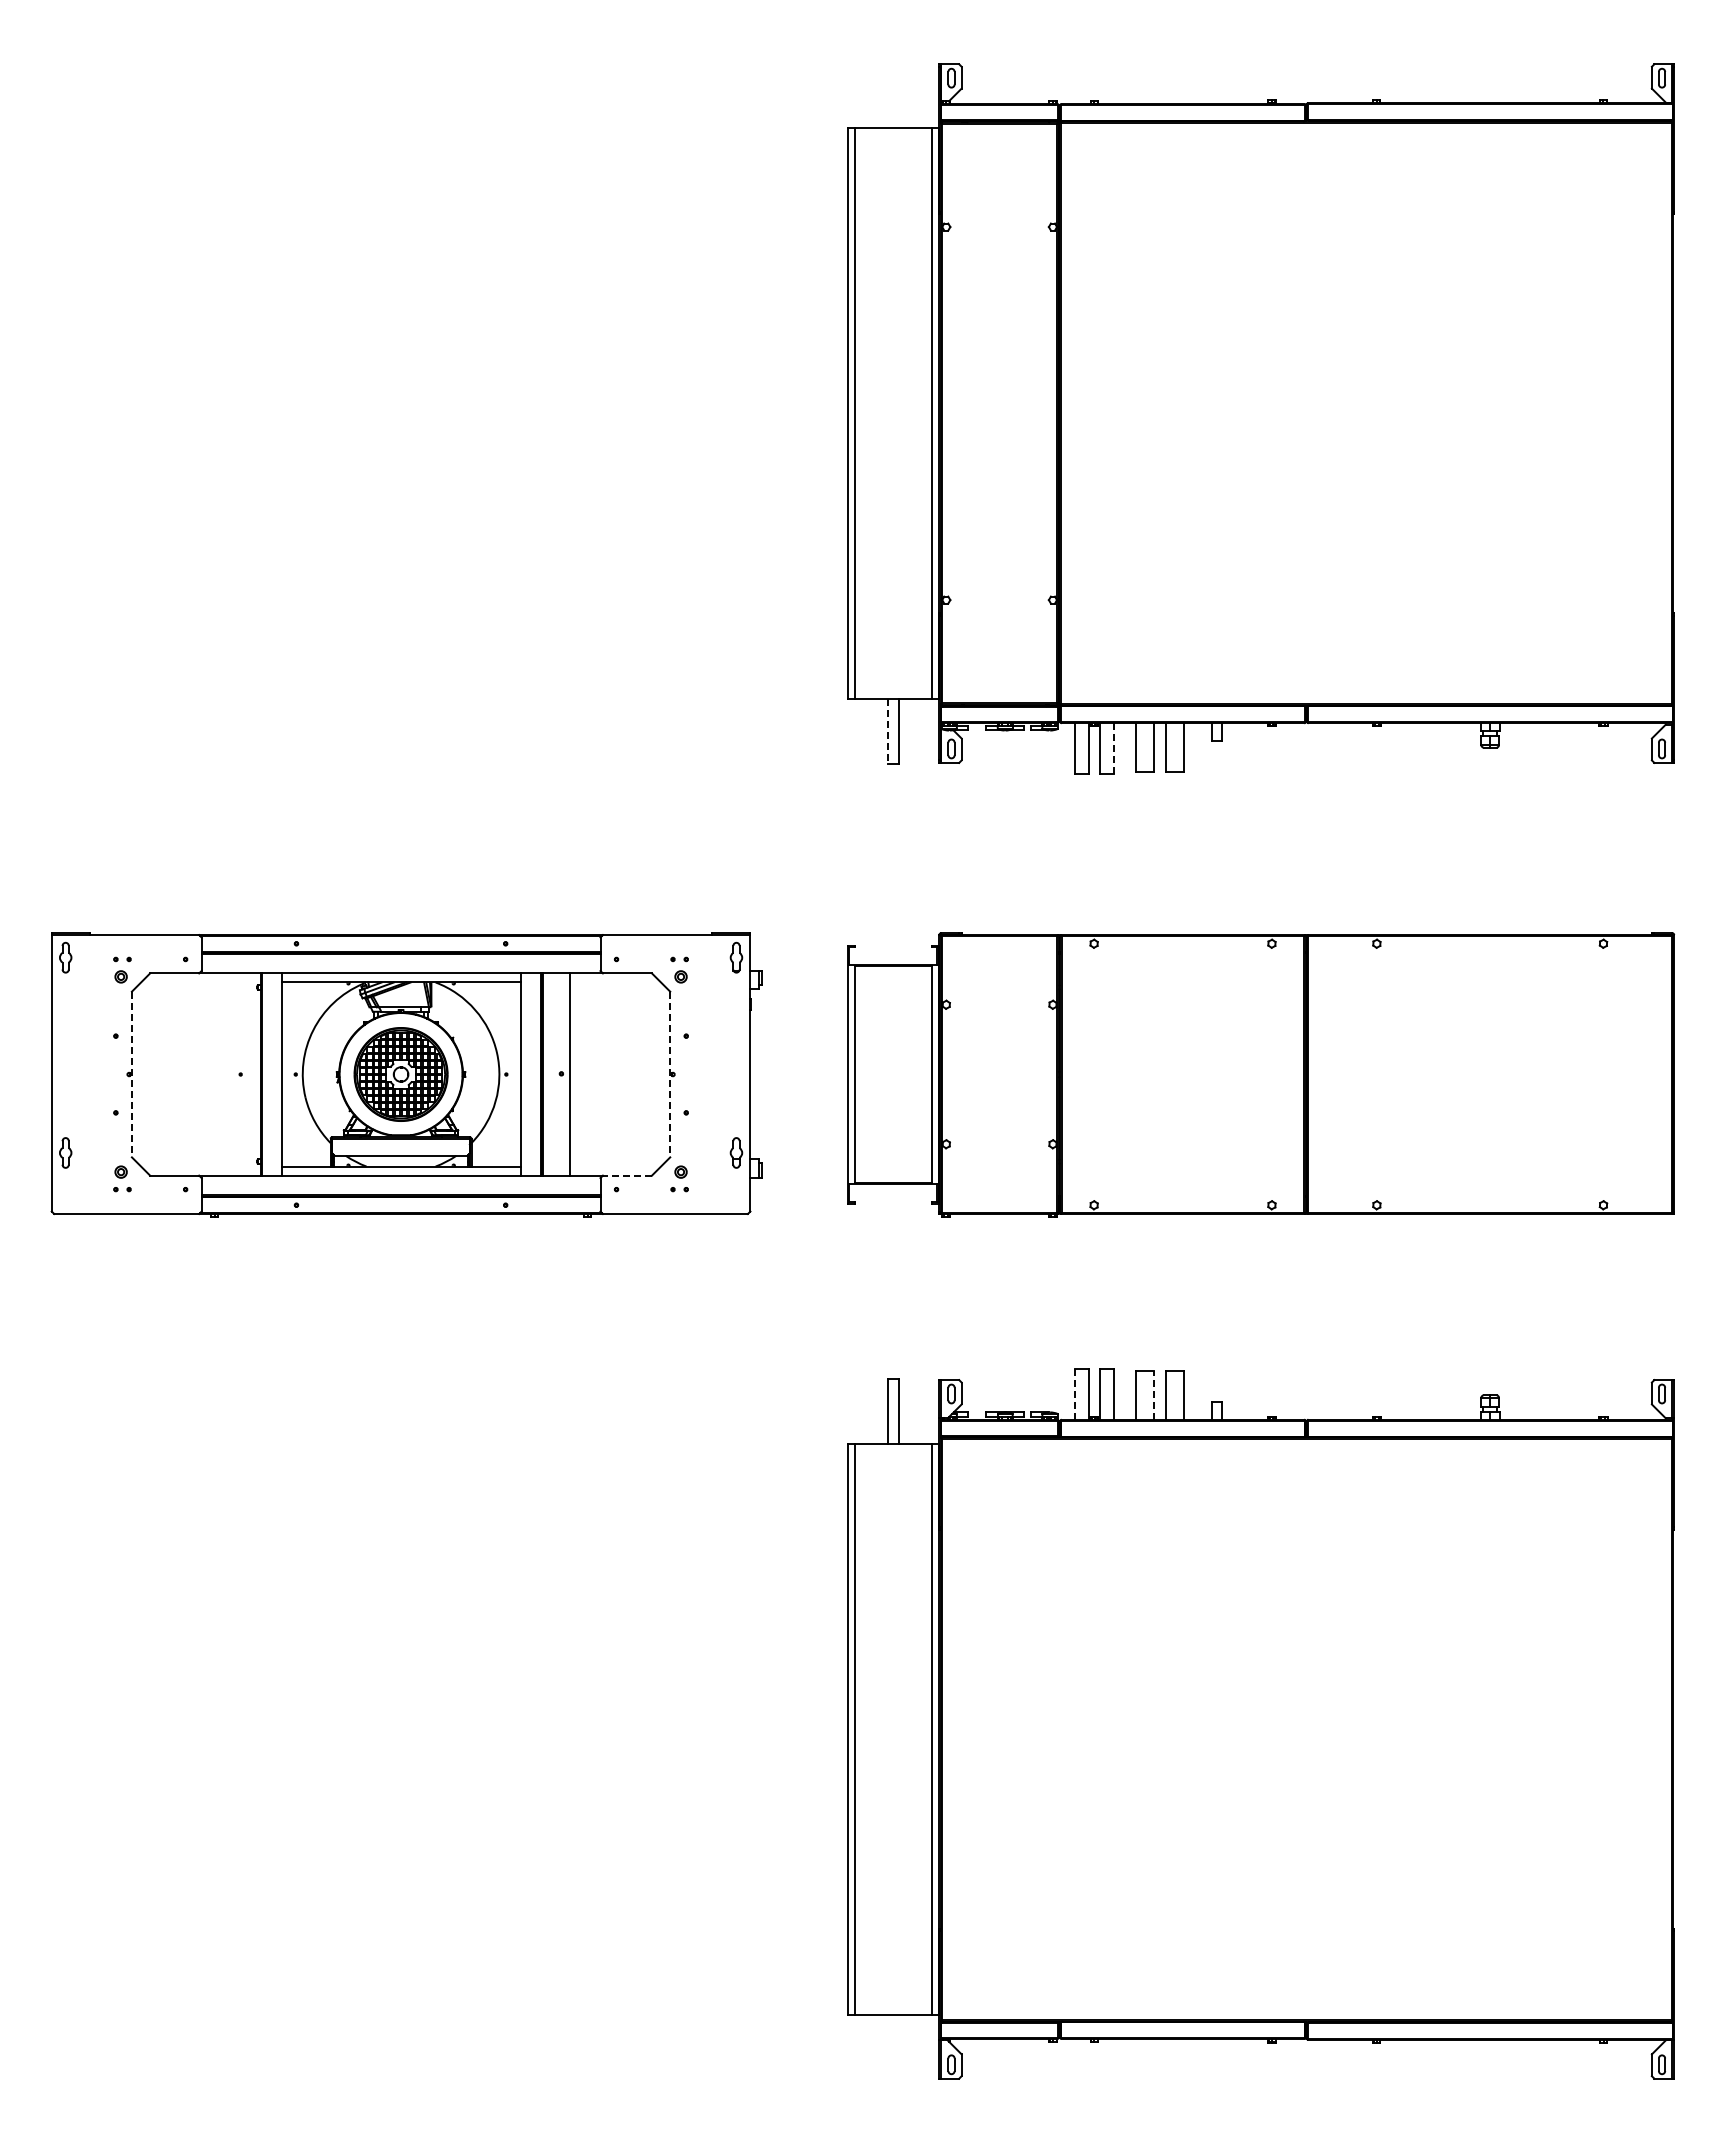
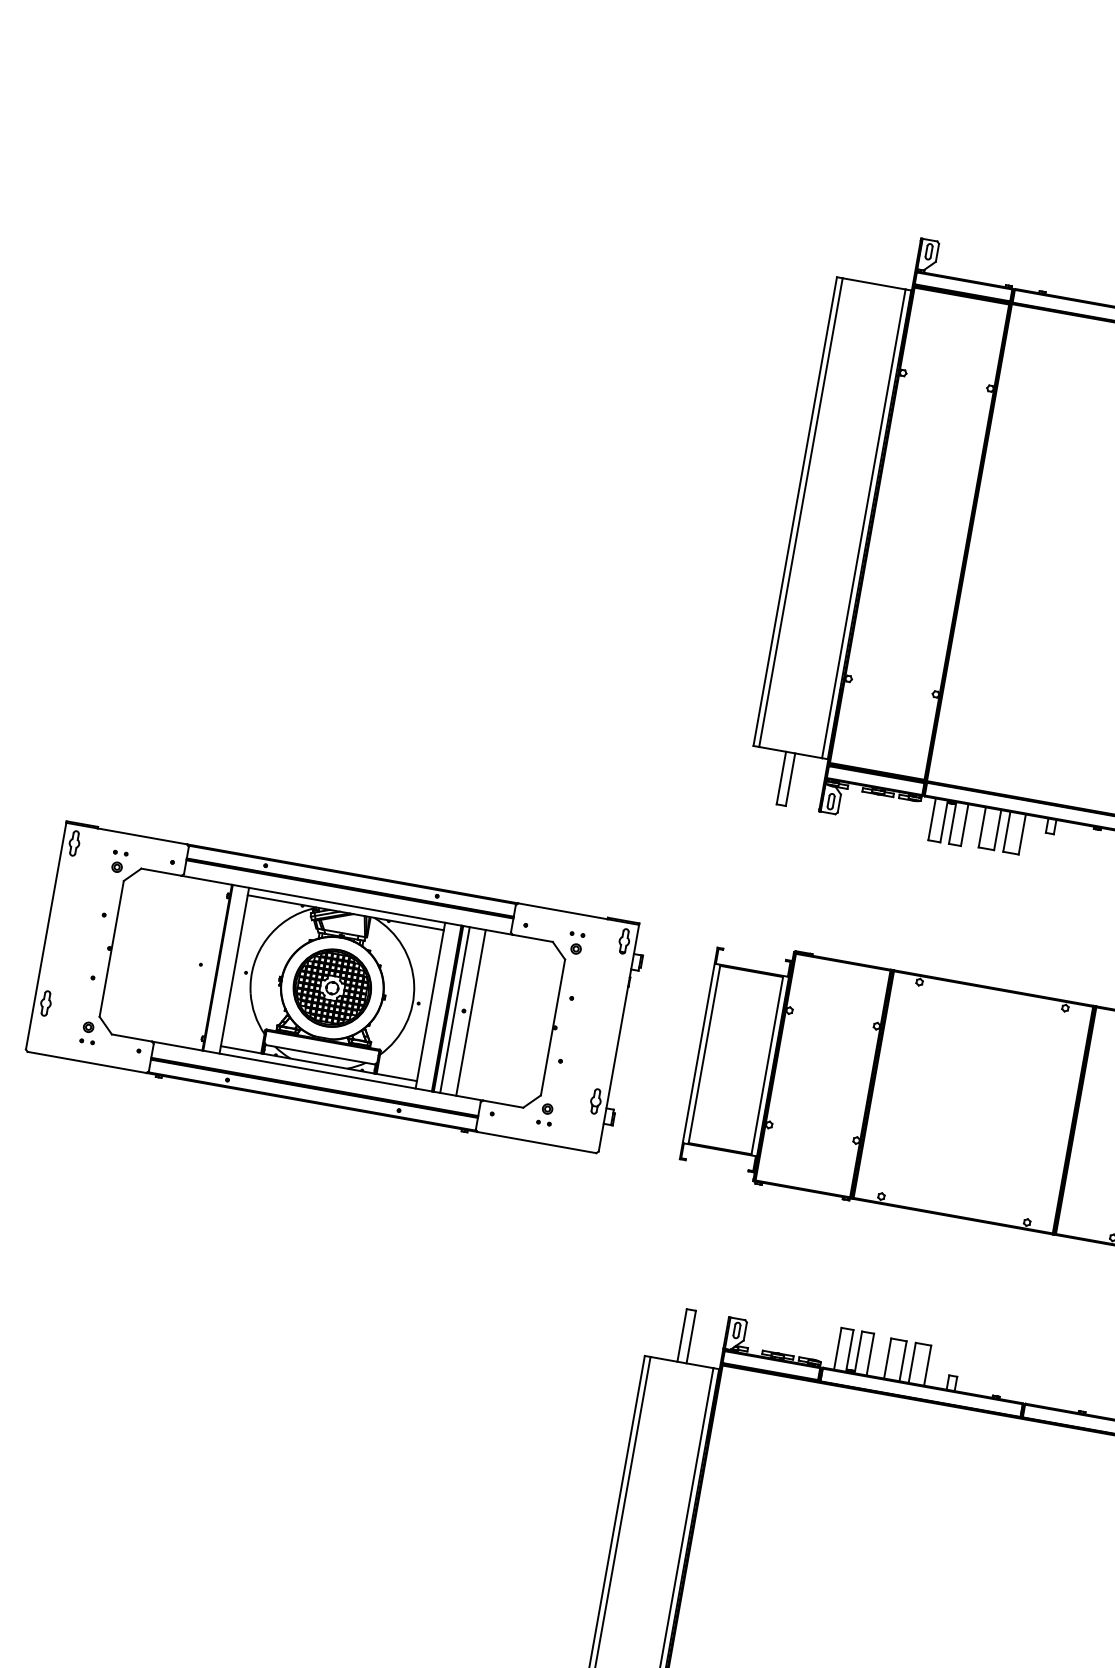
line: (887, 732) -> (781, 778), dashed -> solid
line: (1114, 748) -> (964, 825), dashed -> solid
line: (131, 1074) -> (111, 948), dashed -> solid
line: (550, 1074) -> (454, 1009), added
line: (670, 1074) -> (553, 1027), dashed -> solid
line: (627, 1175) -> (503, 1104), dashed -> solid
line: (1074, 1394) -> (837, 1348), dashed -> solid
line: (1154, 1394) -> (903, 1360), dashed -> solid

